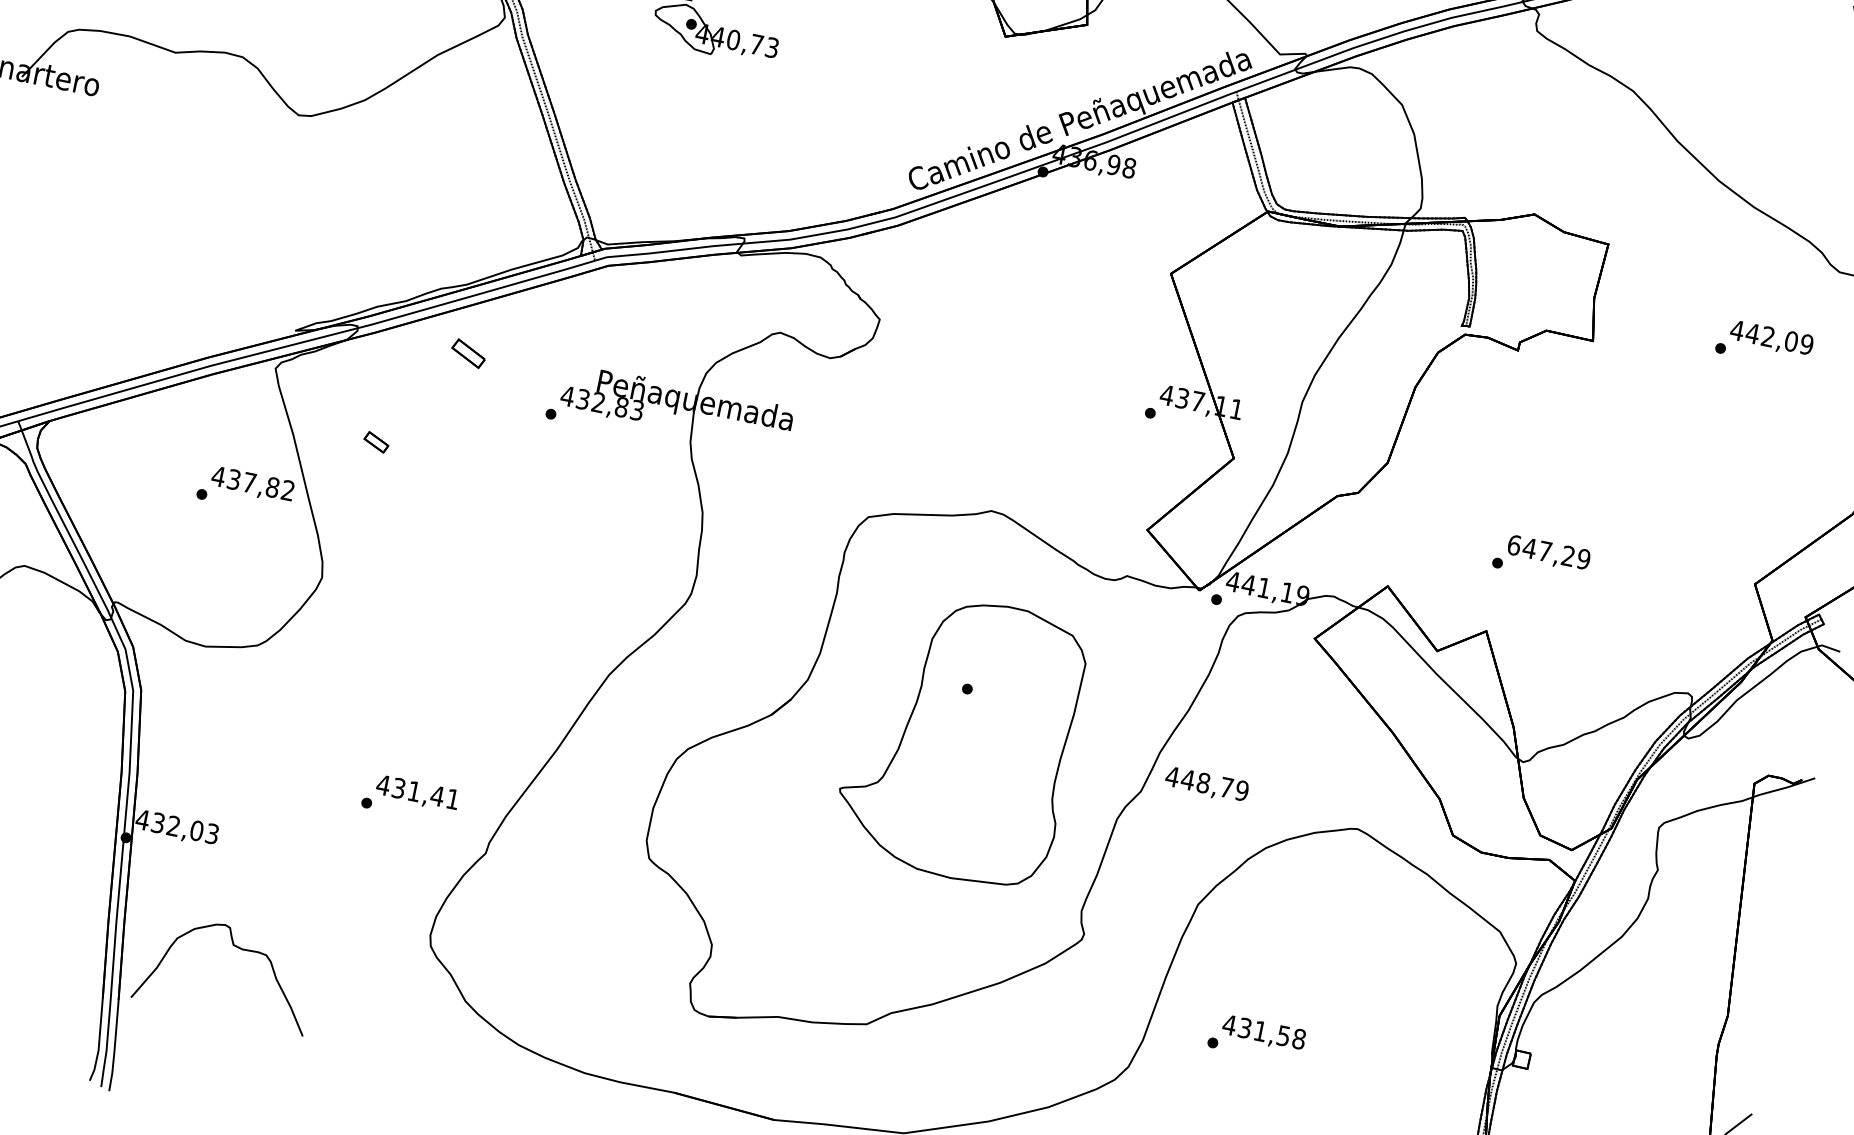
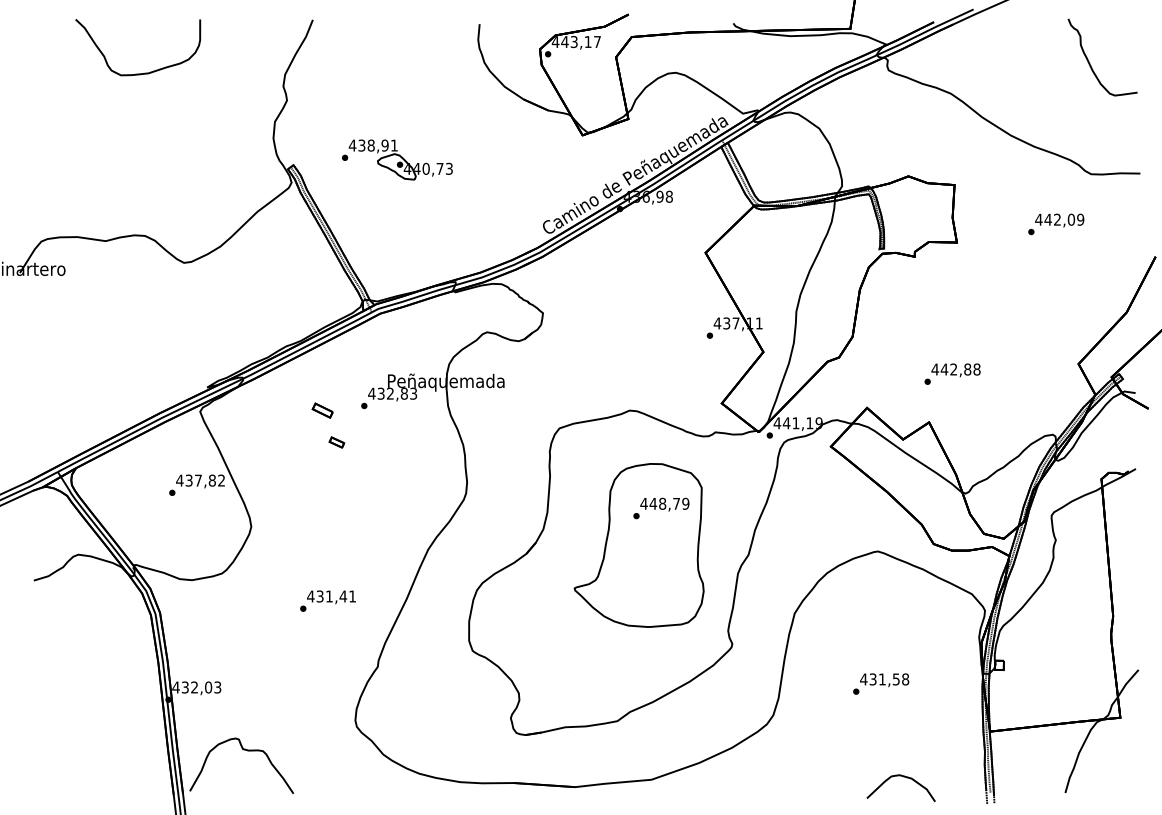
part: (468, 353) -> (322, 410), moved
part: (375, 442) -> (336, 442), moved
text: (1548, 551) -> (955, 369), 647,29 -> 442,88
text: (1206, 784) -> (664, 504), moved
text: (409, 797) -> (327, 600), moved
text: (1257, 1037) -> (881, 683), moved

